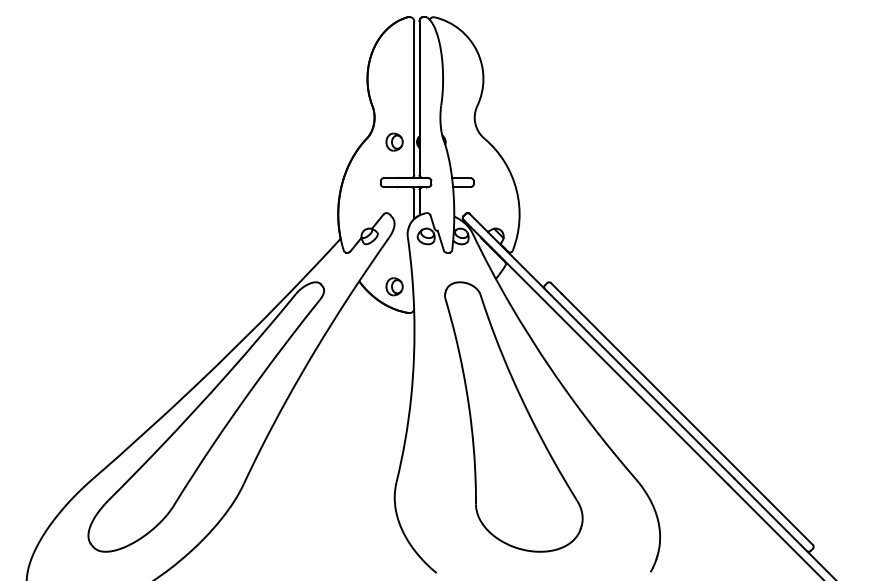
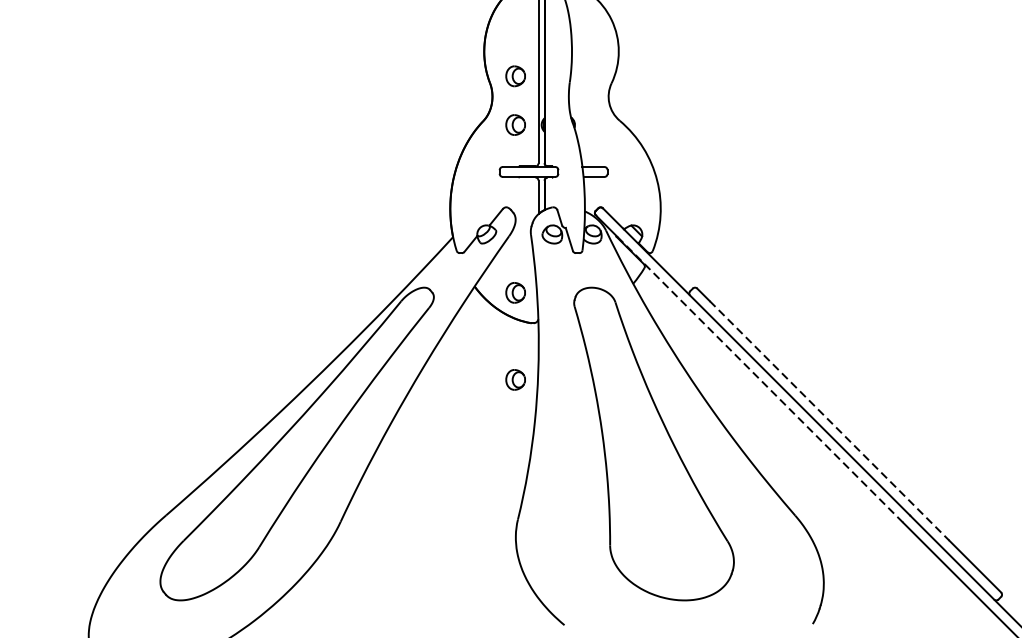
part: (394, 99) -> (515, 75), added
part: (394, 361) -> (515, 379), added
line: (604, 361) -> (759, 379), solid -> dashed
line: (665, 397) -> (830, 421), solid -> dashed

